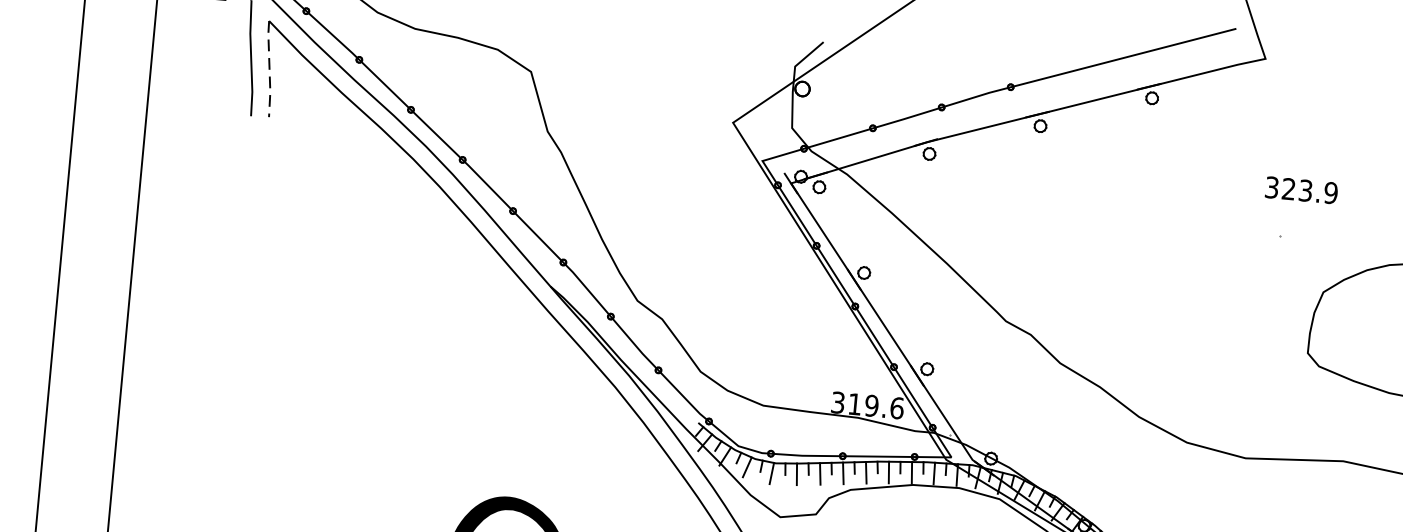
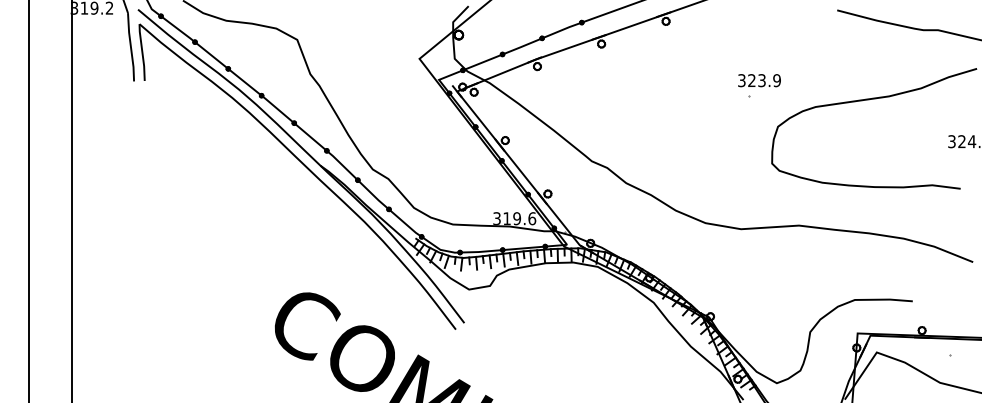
line: (269, 69) -> (142, 52), dashed -> solid
text: (1301, 190) -> (759, 80), moved

